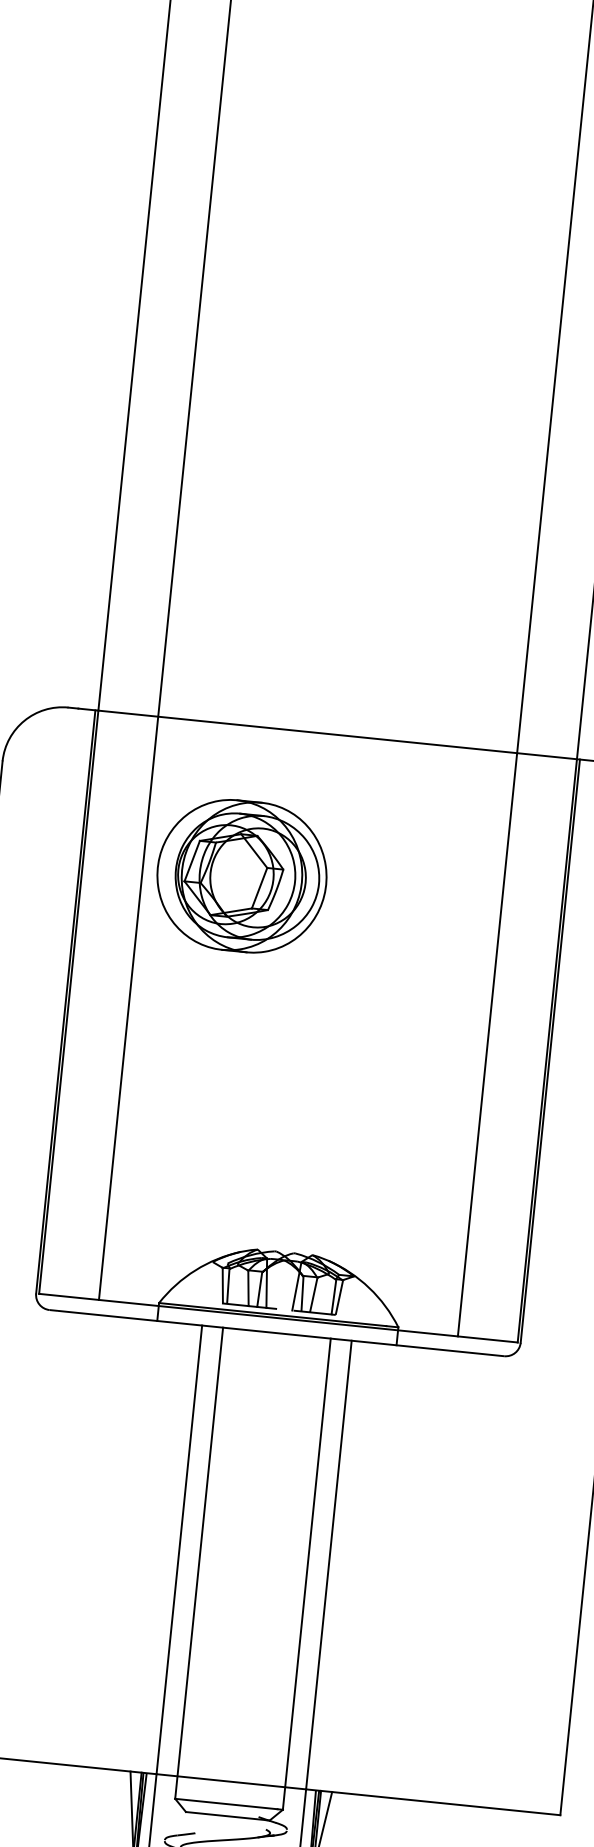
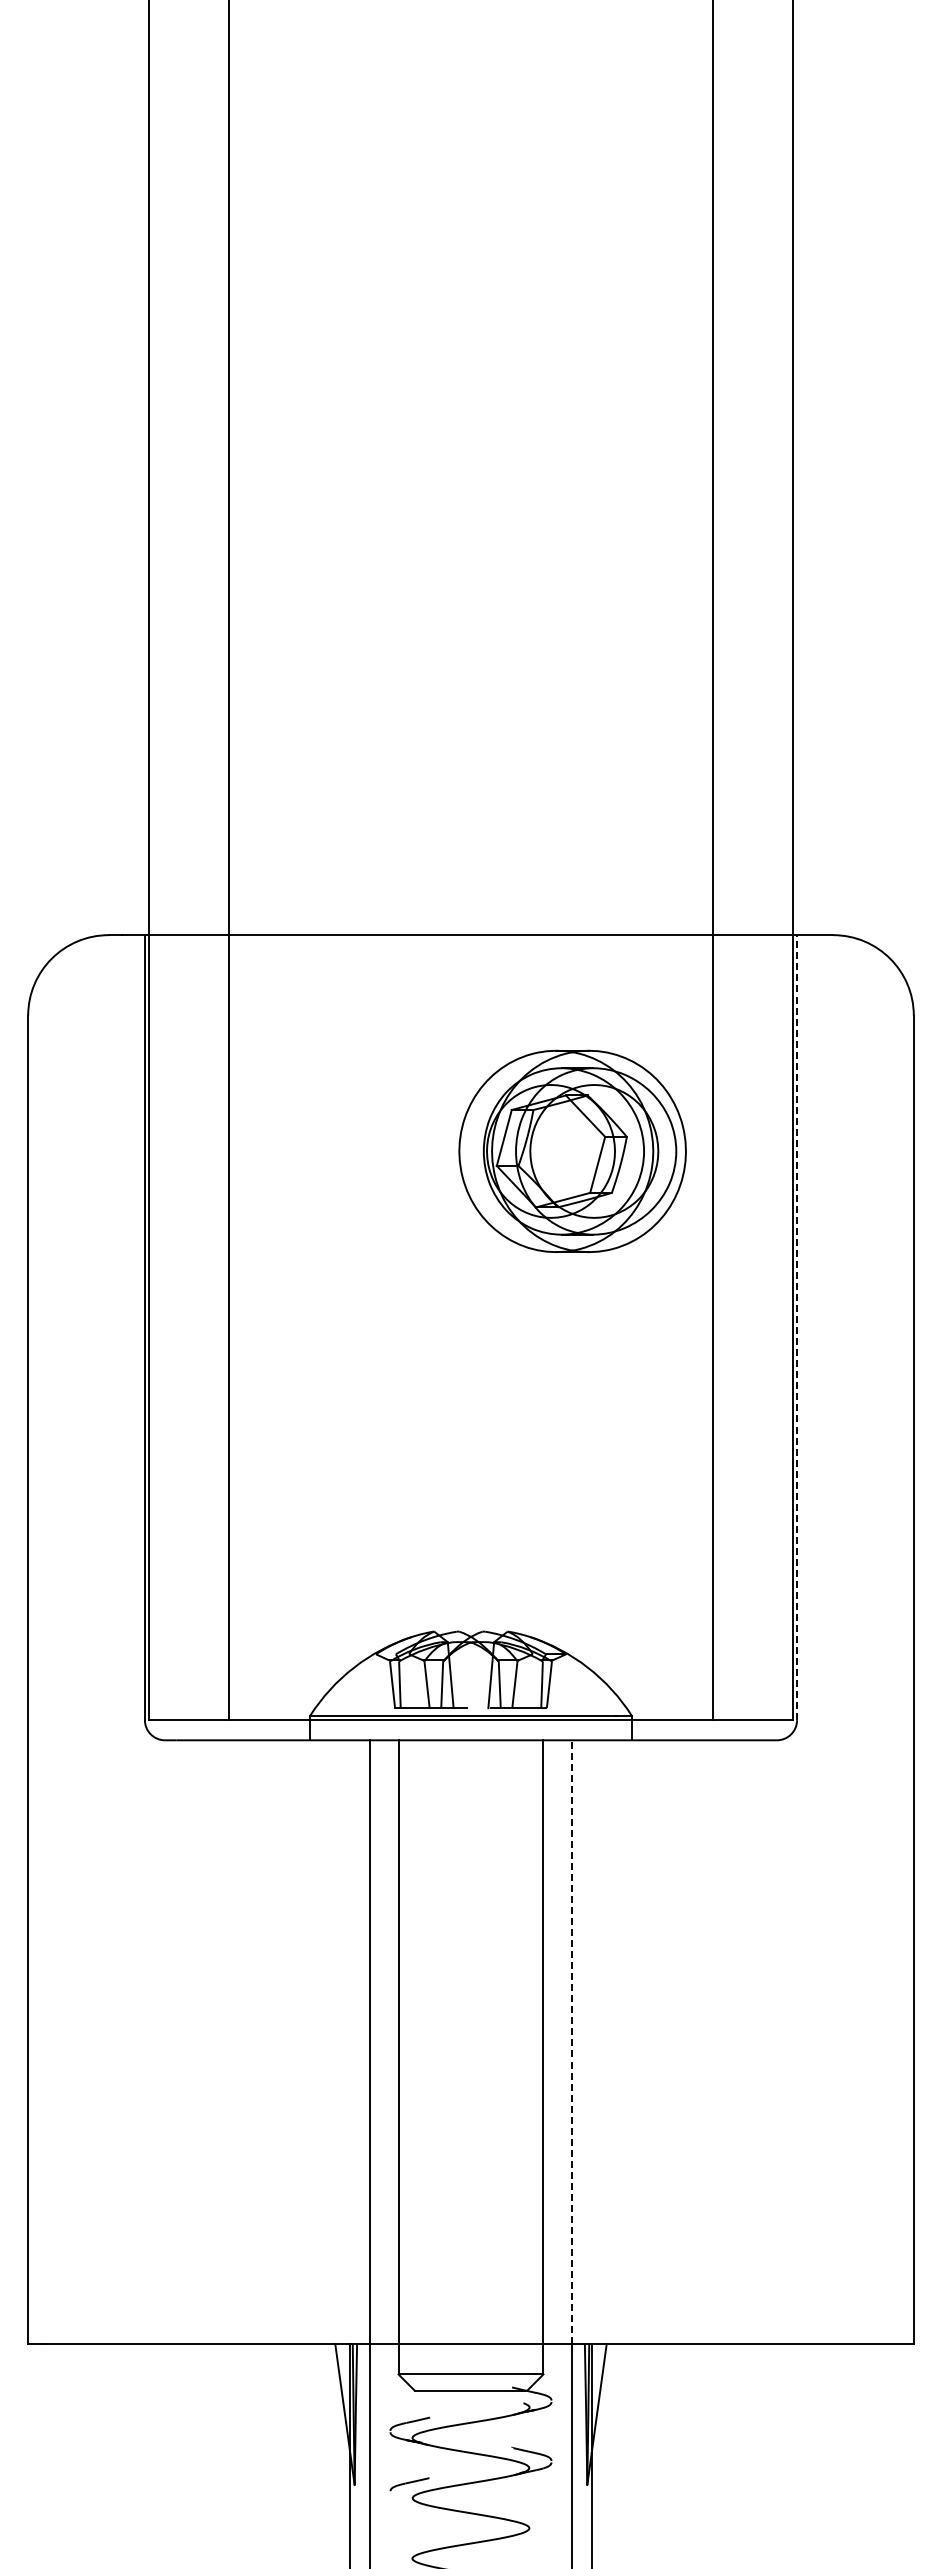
part: (241, 875) -> (572, 1150), moved
line: (550, 1051) -> (797, 1327), solid -> dashed
line: (328, 1565) -> (571, 2042), solid -> dashed

